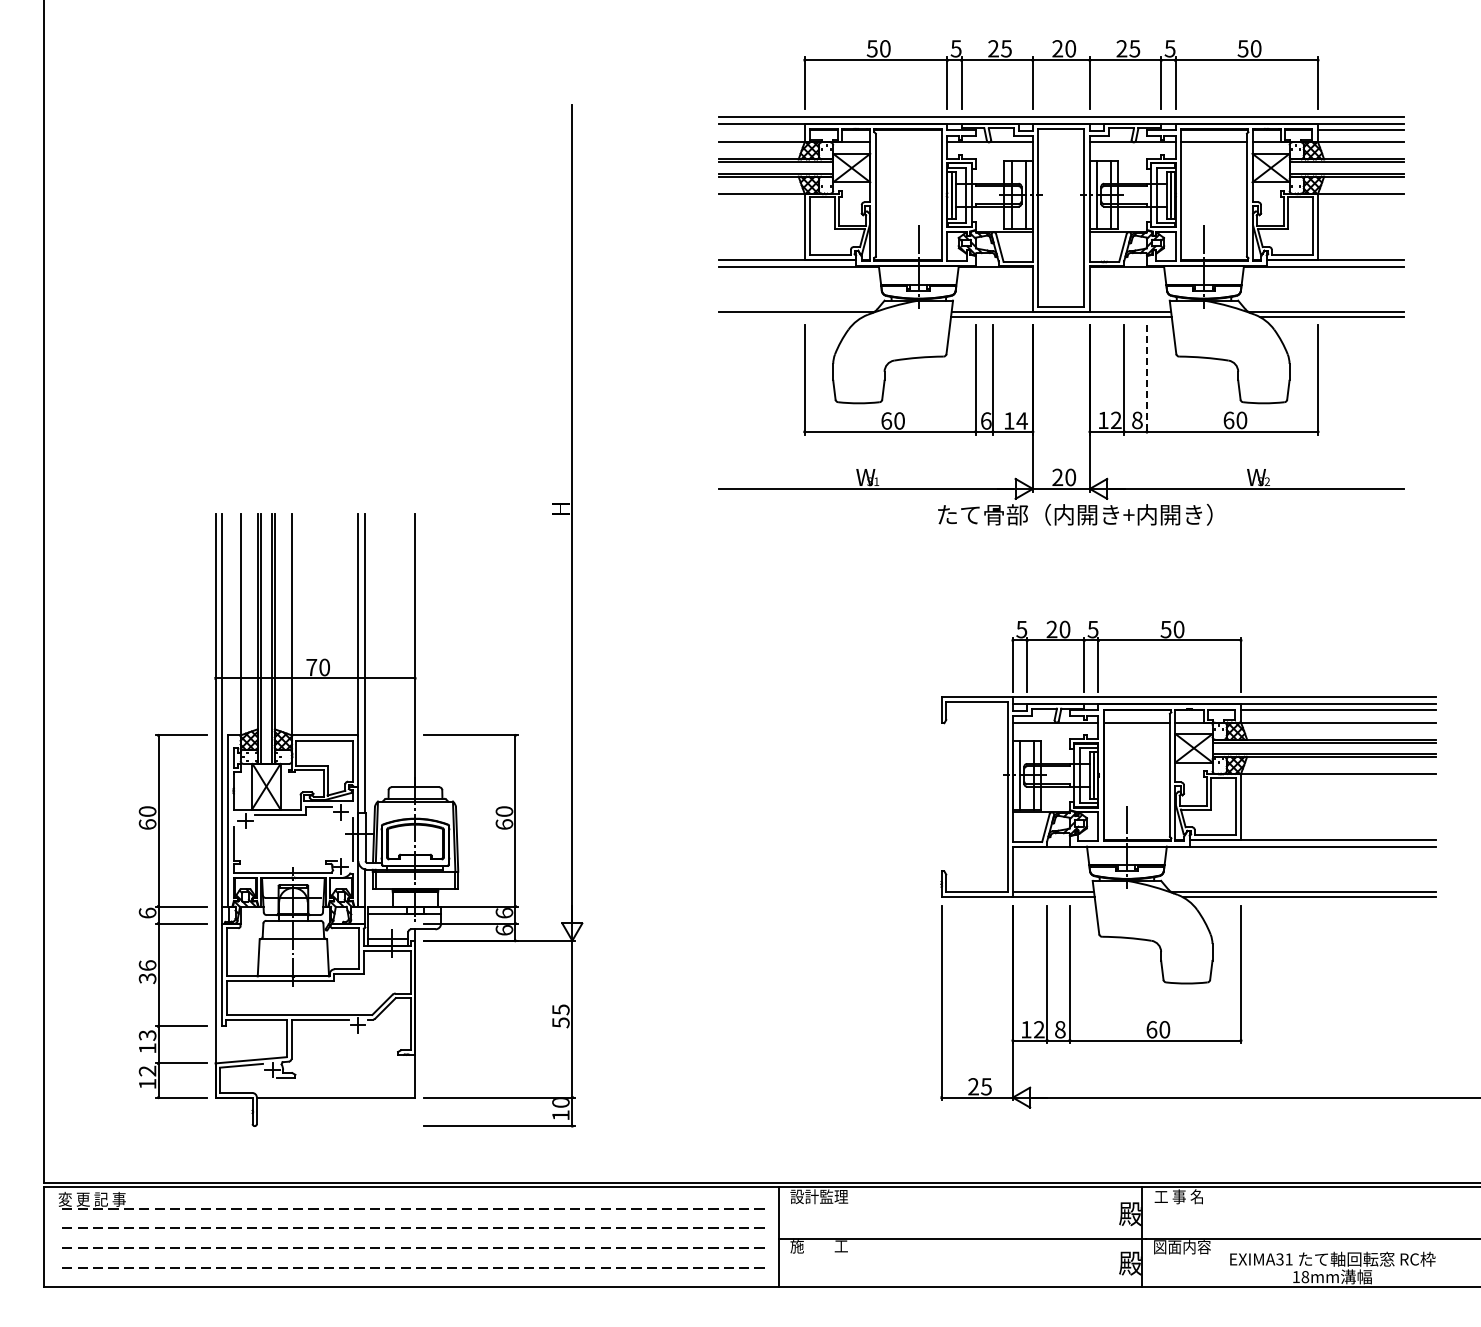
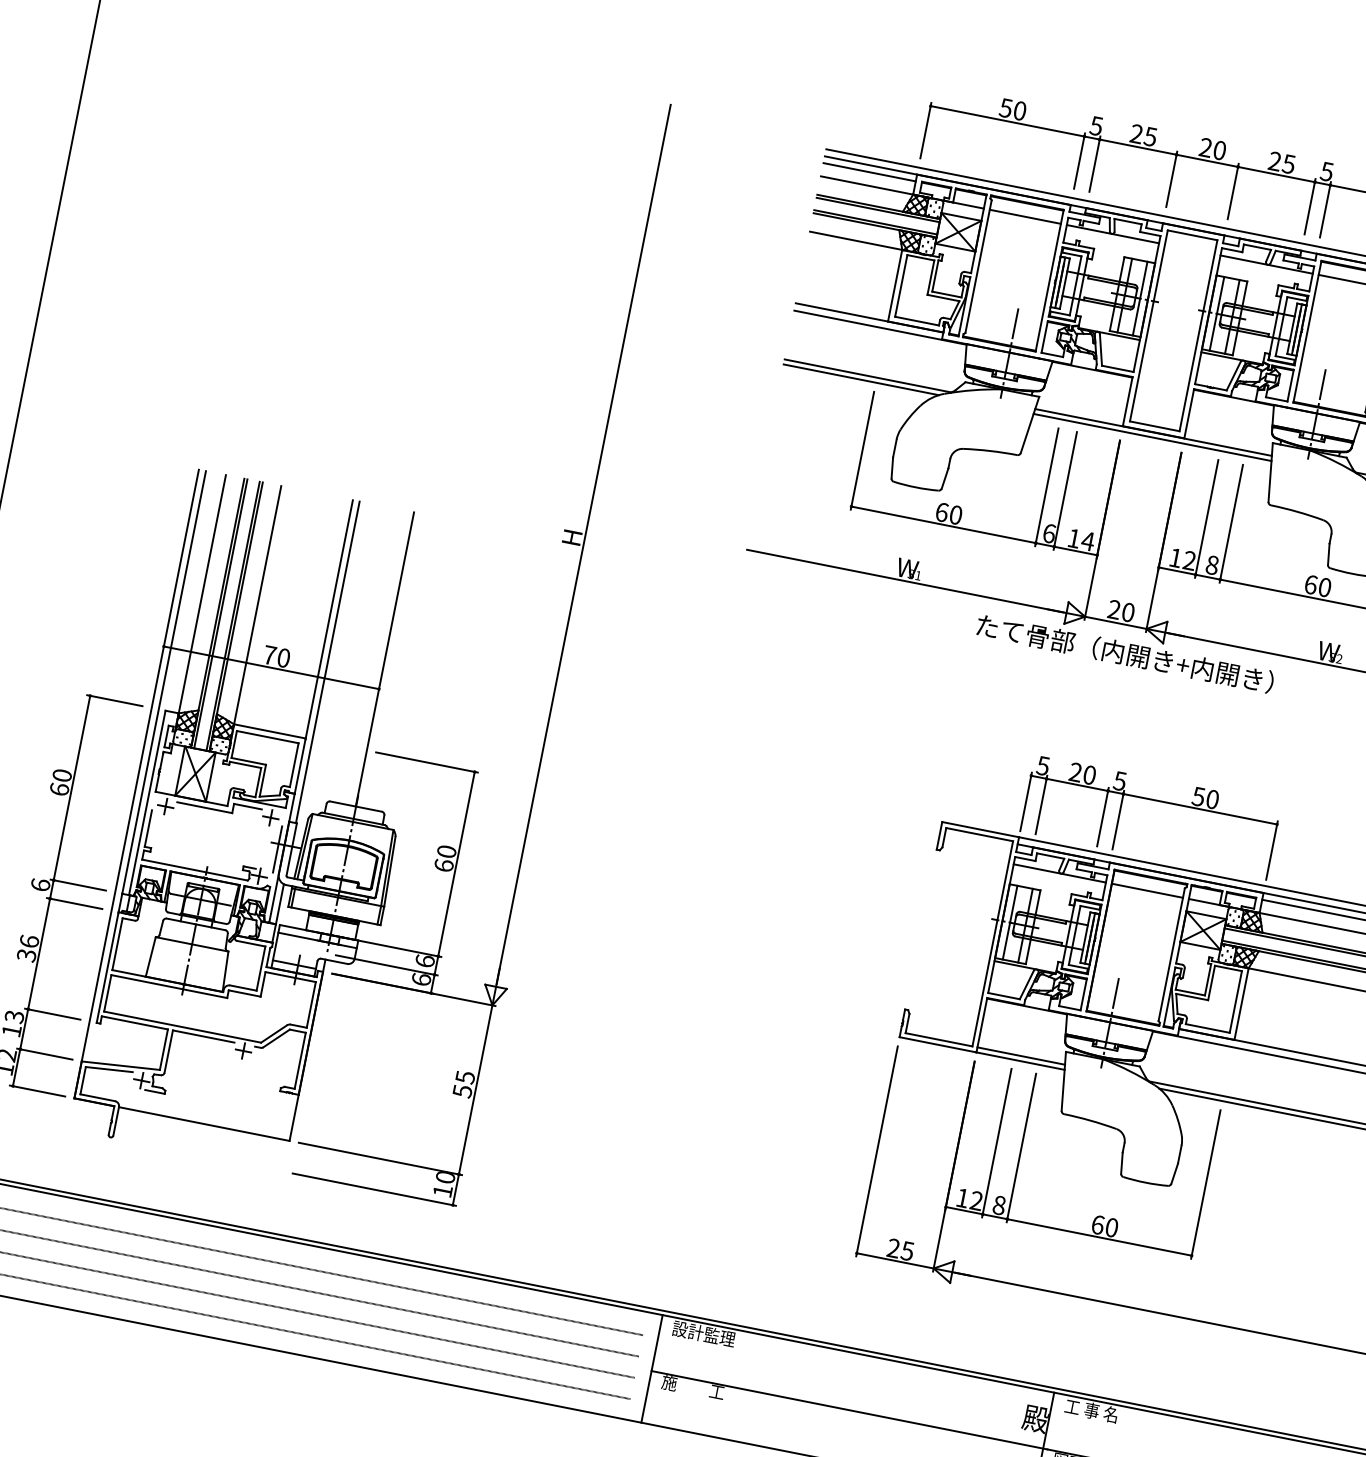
line: (761, 130) -> (869, 172), added
line: (908, 142) -> (1025, 216), added
line: (791, 316) -> (861, 379), added
line: (1146, 380) -> (1230, 524), dashed -> solid

